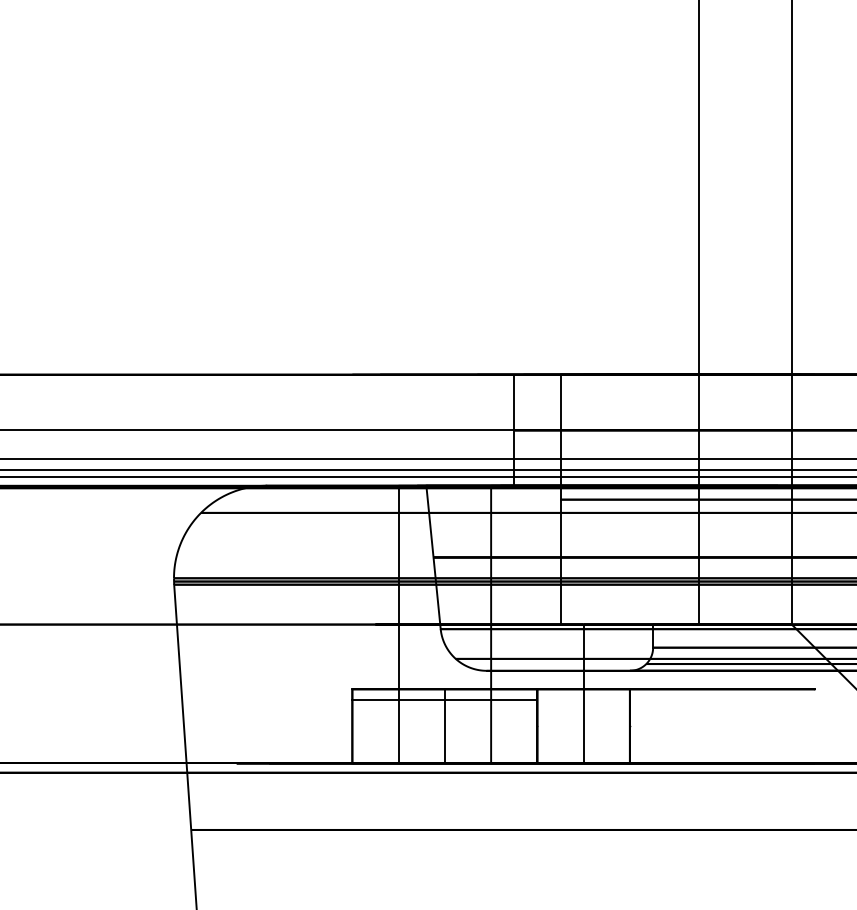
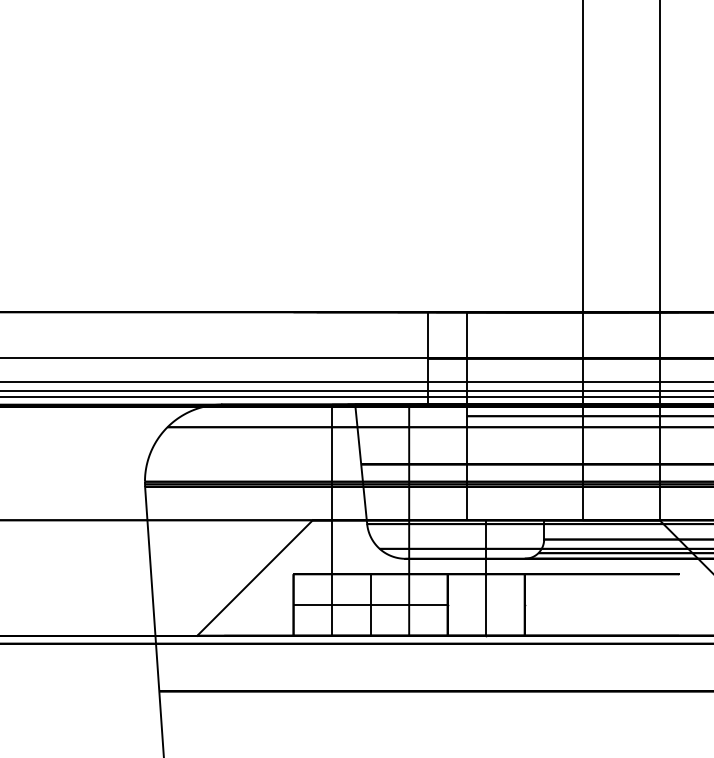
line: (305, 693) -> (254, 577), added
line: (444, 700) -> (370, 605), moved

